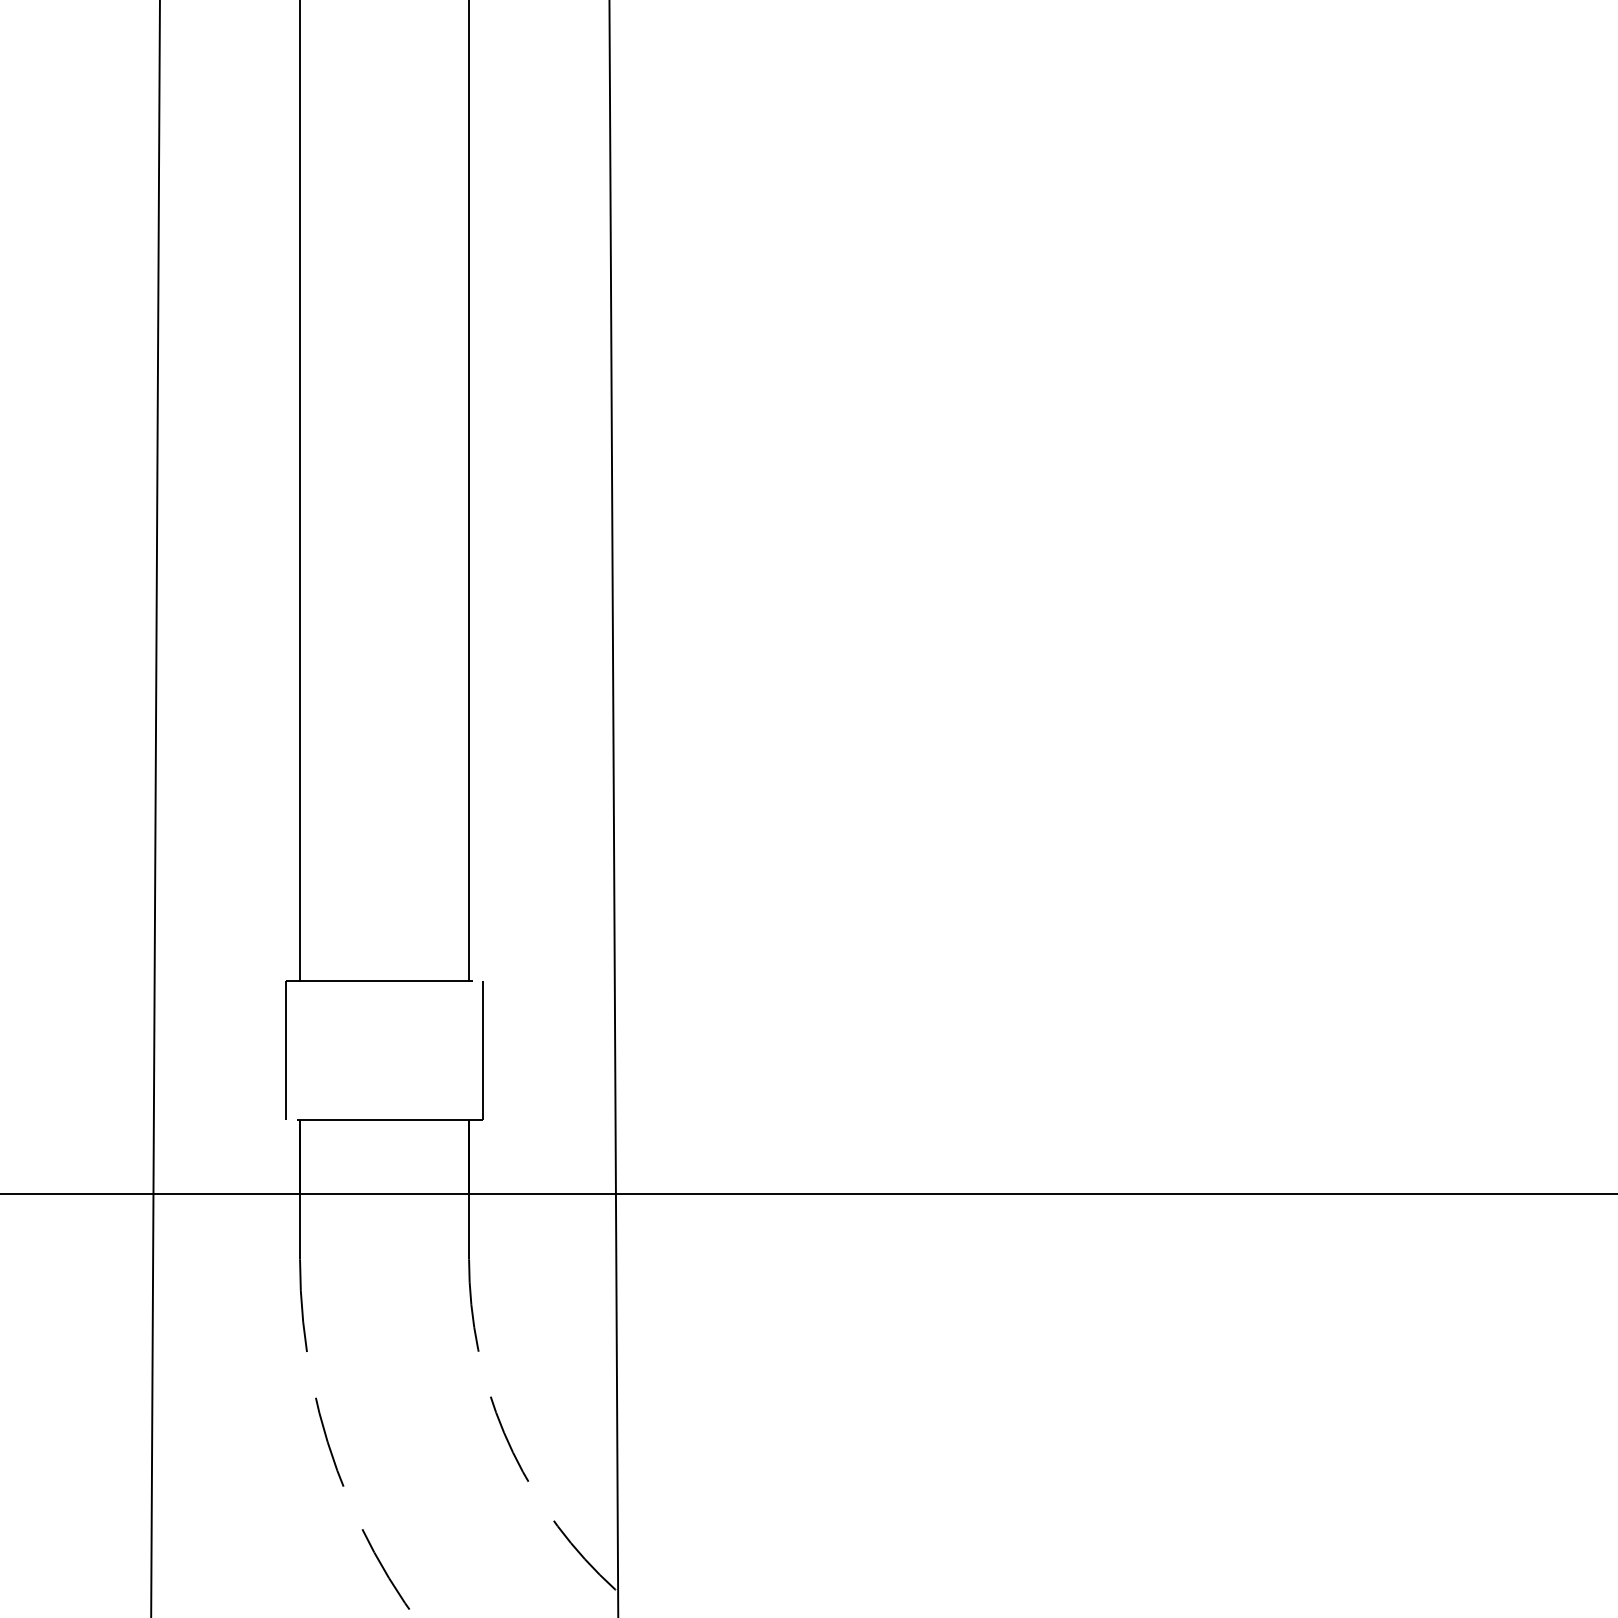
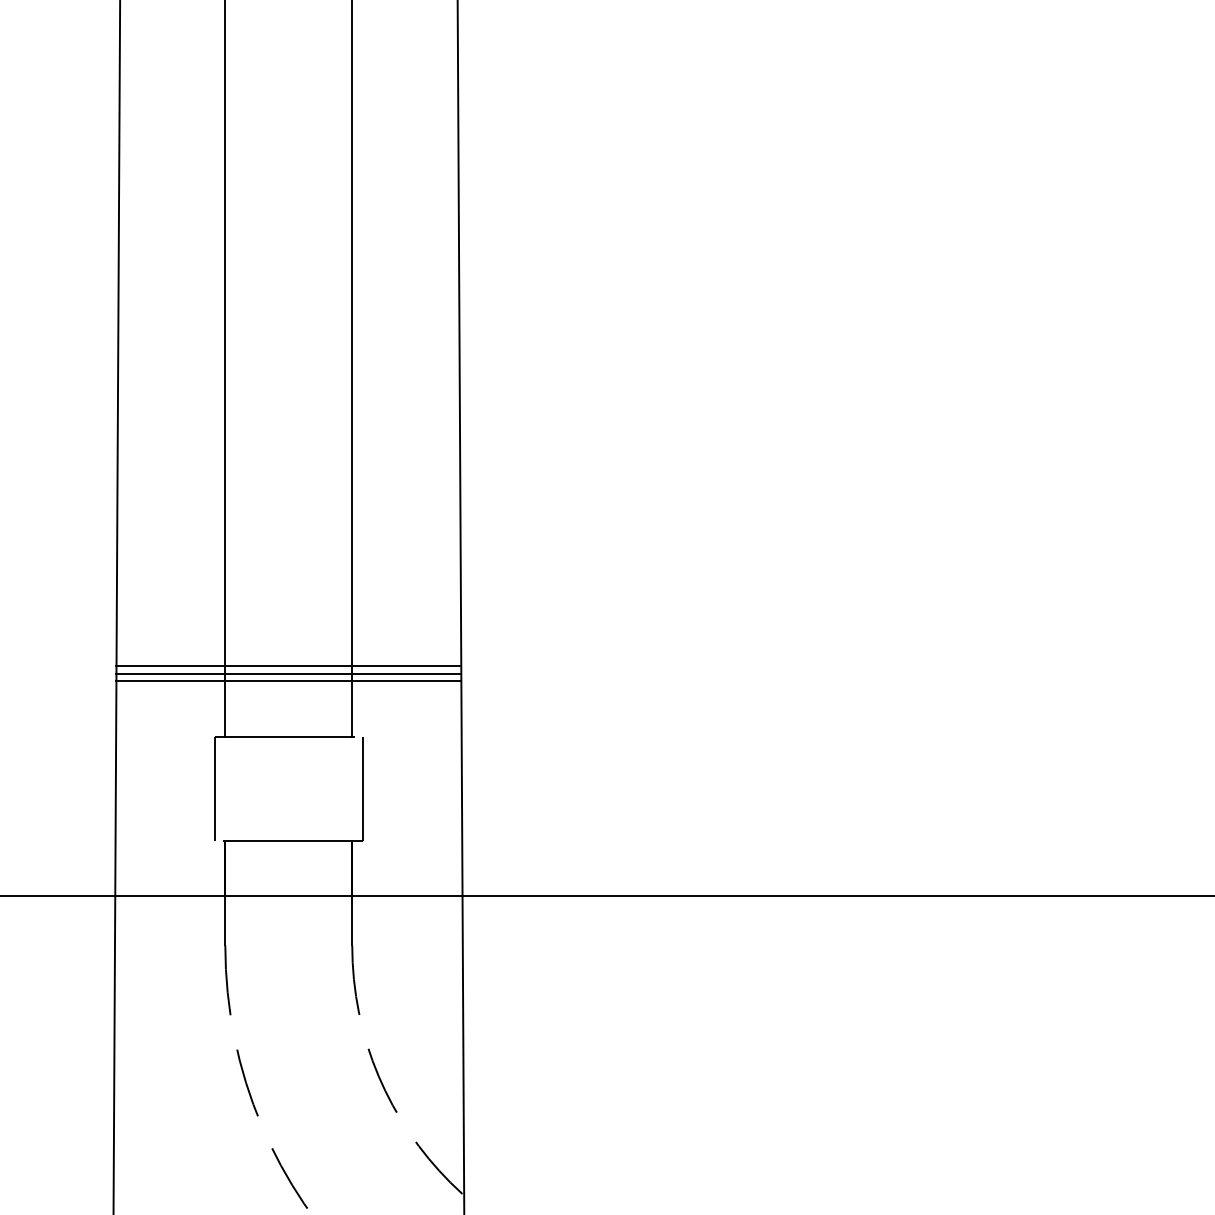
line: (384, 887) -> (288, 666), added
line: (384, 897) -> (288, 673), added
line: (384, 907) -> (288, 681), added

